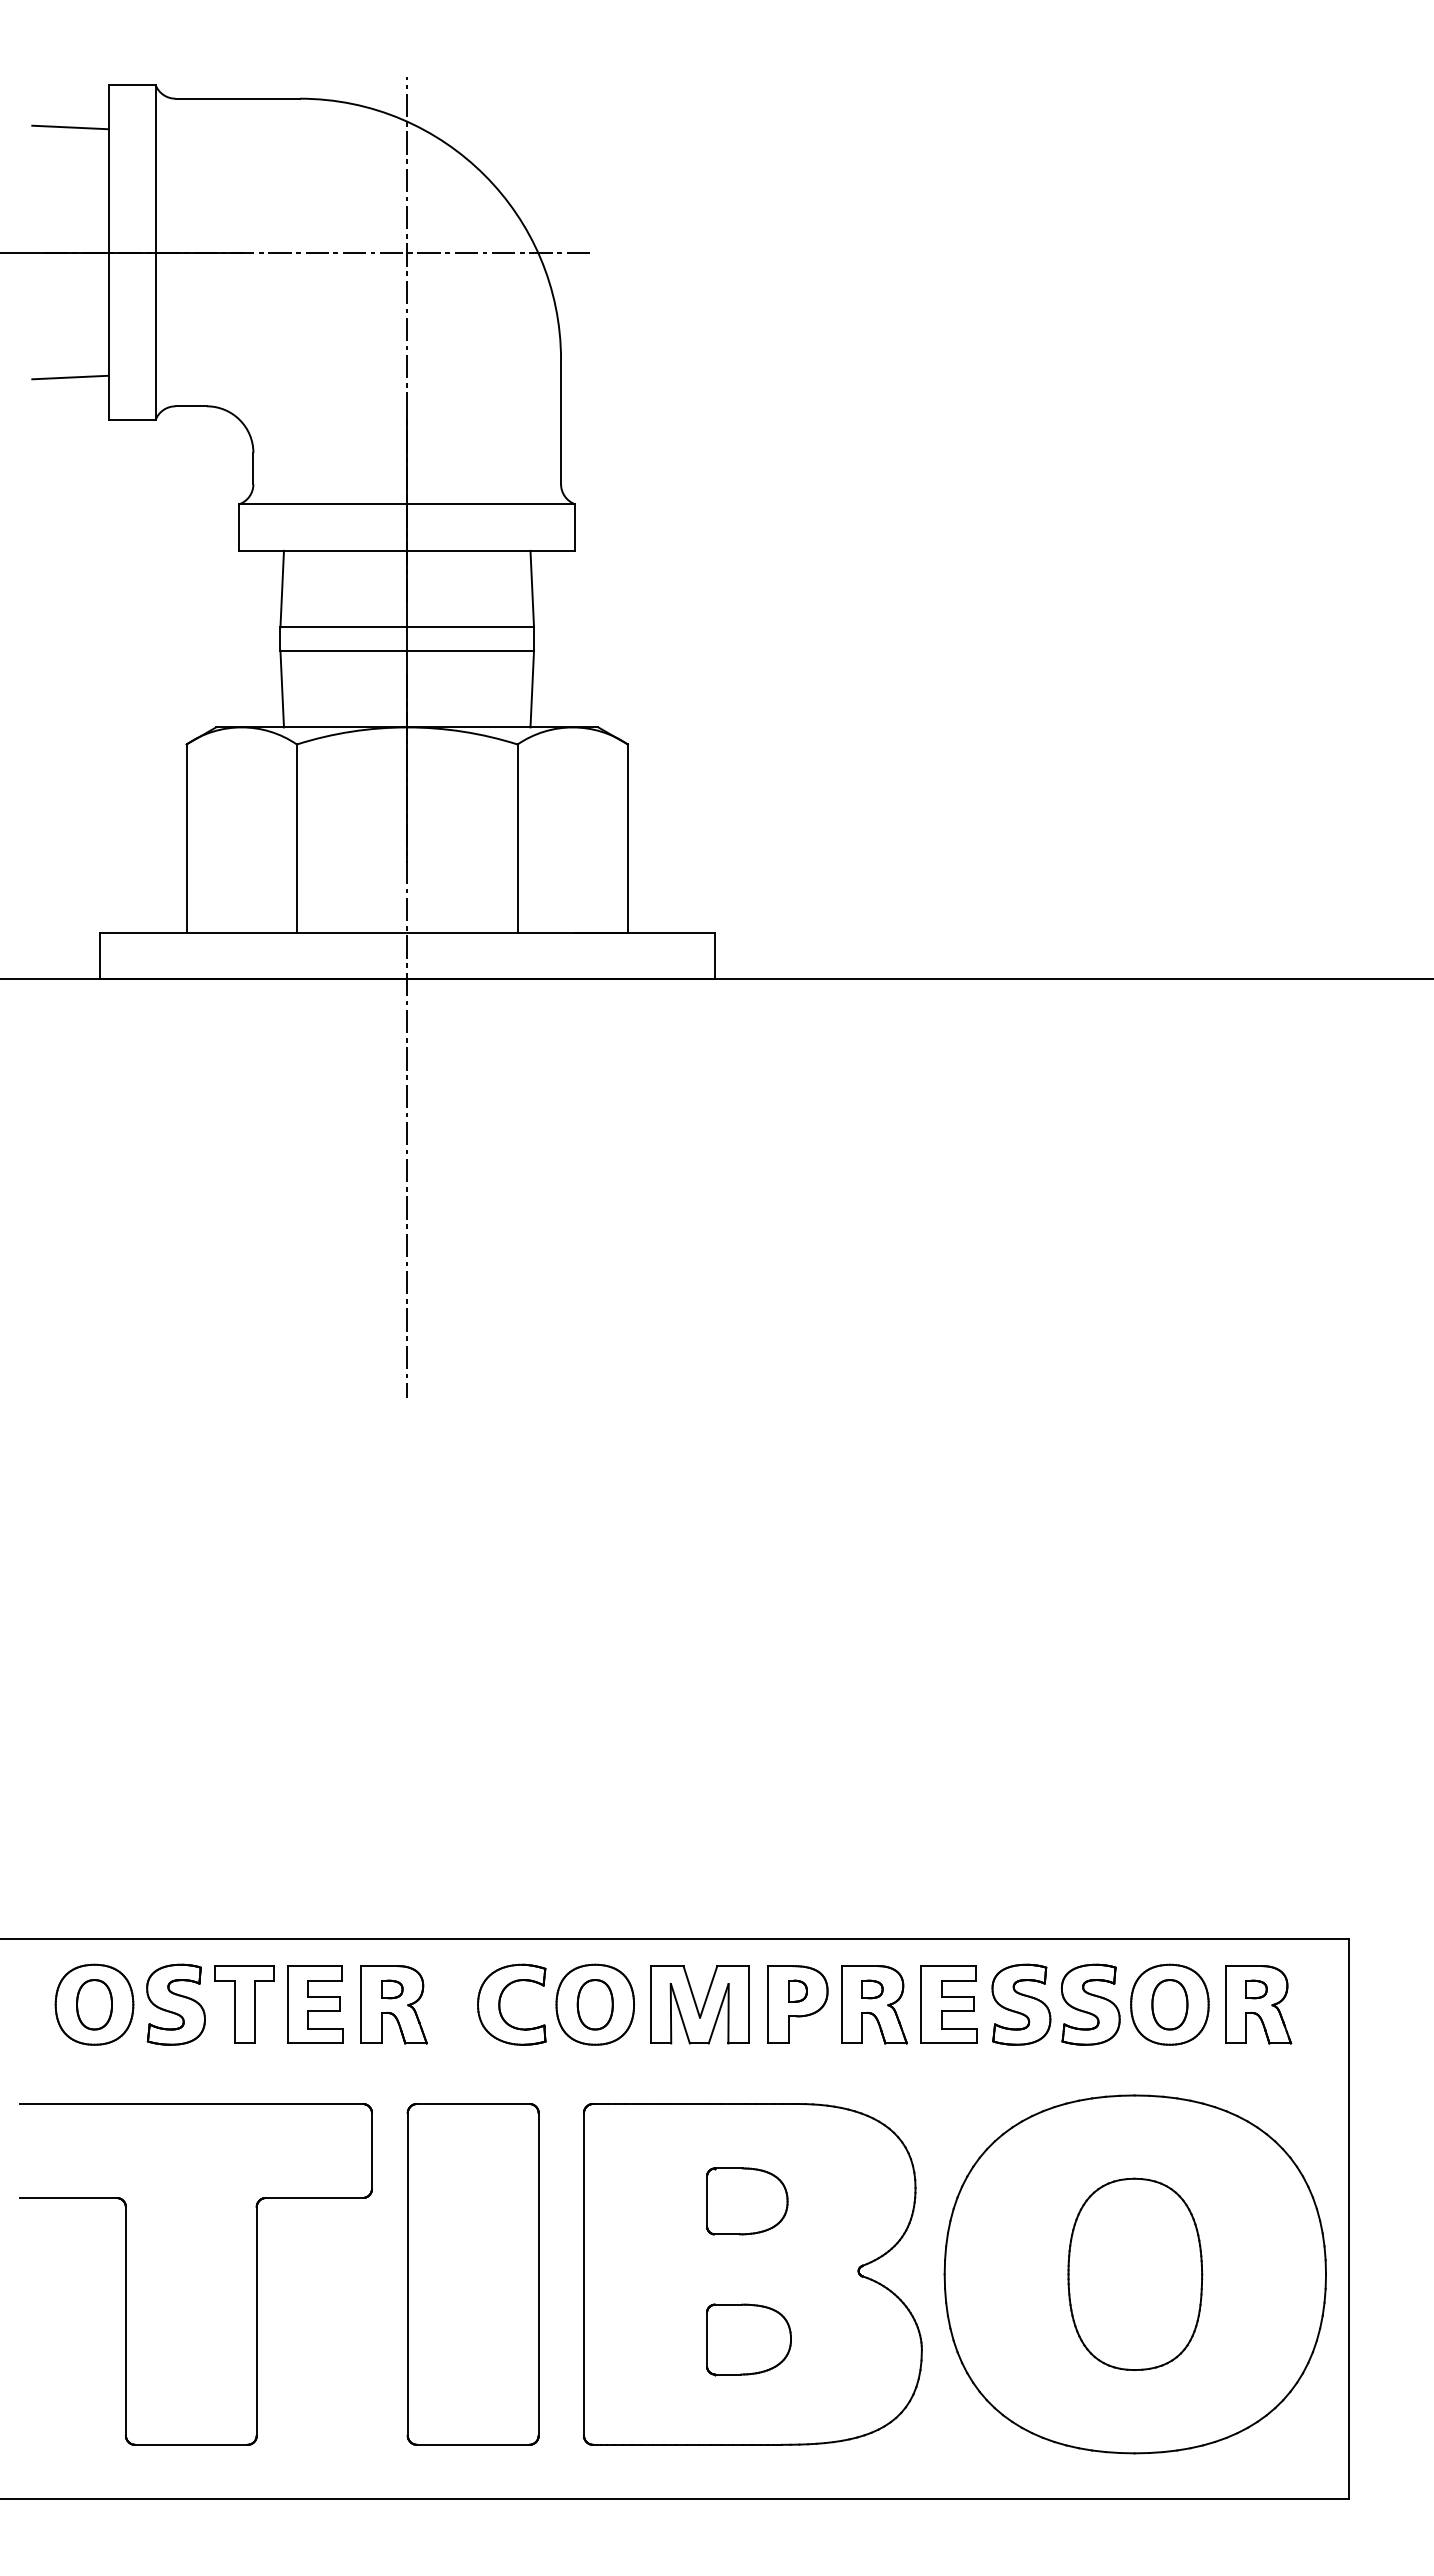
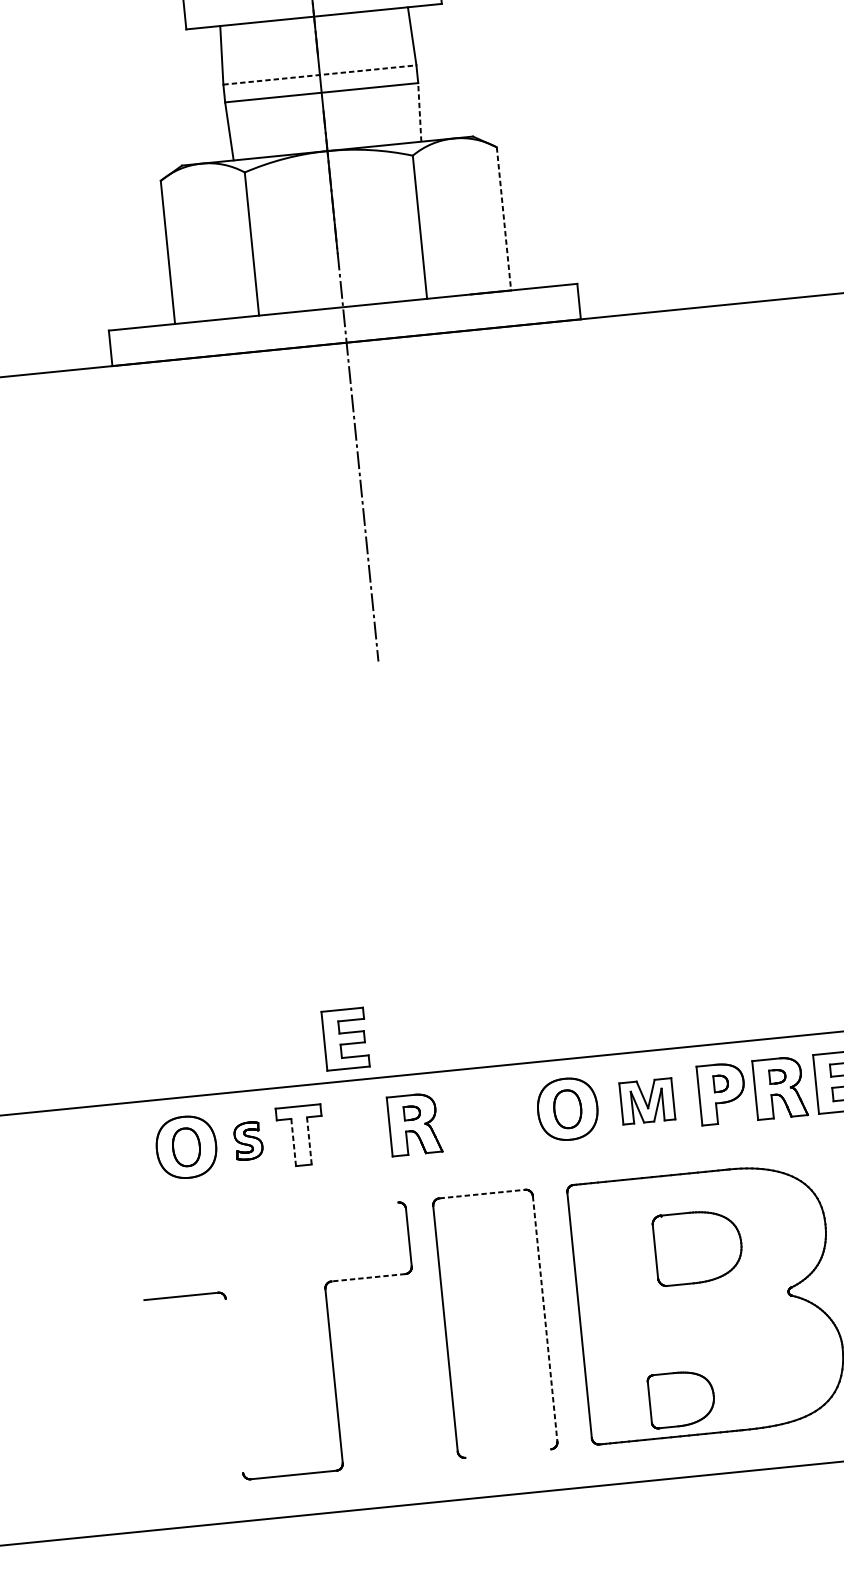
line: (407, 627) -> (320, 75), solid -> dashed
line: (532, 688) -> (419, 111), solid -> dashed
line: (627, 839) -> (503, 219), solid -> dashed
part: (175, 2004) -> (248, 1140), size x0.6
part: (315, 2004) -> (345, 1038), moved
part: (500, 2004) -> (495, 1116), removed
part: (699, 2004) -> (647, 1101), size x0.7
line: (234, 2011) -> (293, 1141), solid -> dashed
line: (255, 2012) -> (309, 1140), solid -> dashed
line: (190, 2104) -> (267, 1215), removed
line: (473, 2104) -> (482, 1194), solid -> dashed
line: (313, 2198) -> (367, 1278), solid -> dashed
part: (747, 2201) -> (698, 1247), size x1.4
line: (538, 2274) -> (545, 1318), solid -> dashed
line: (125, 2321) -> (234, 1386), removed
part: (748, 2339) -> (681, 1399), moved
line: (473, 2444) -> (508, 1453), removed

